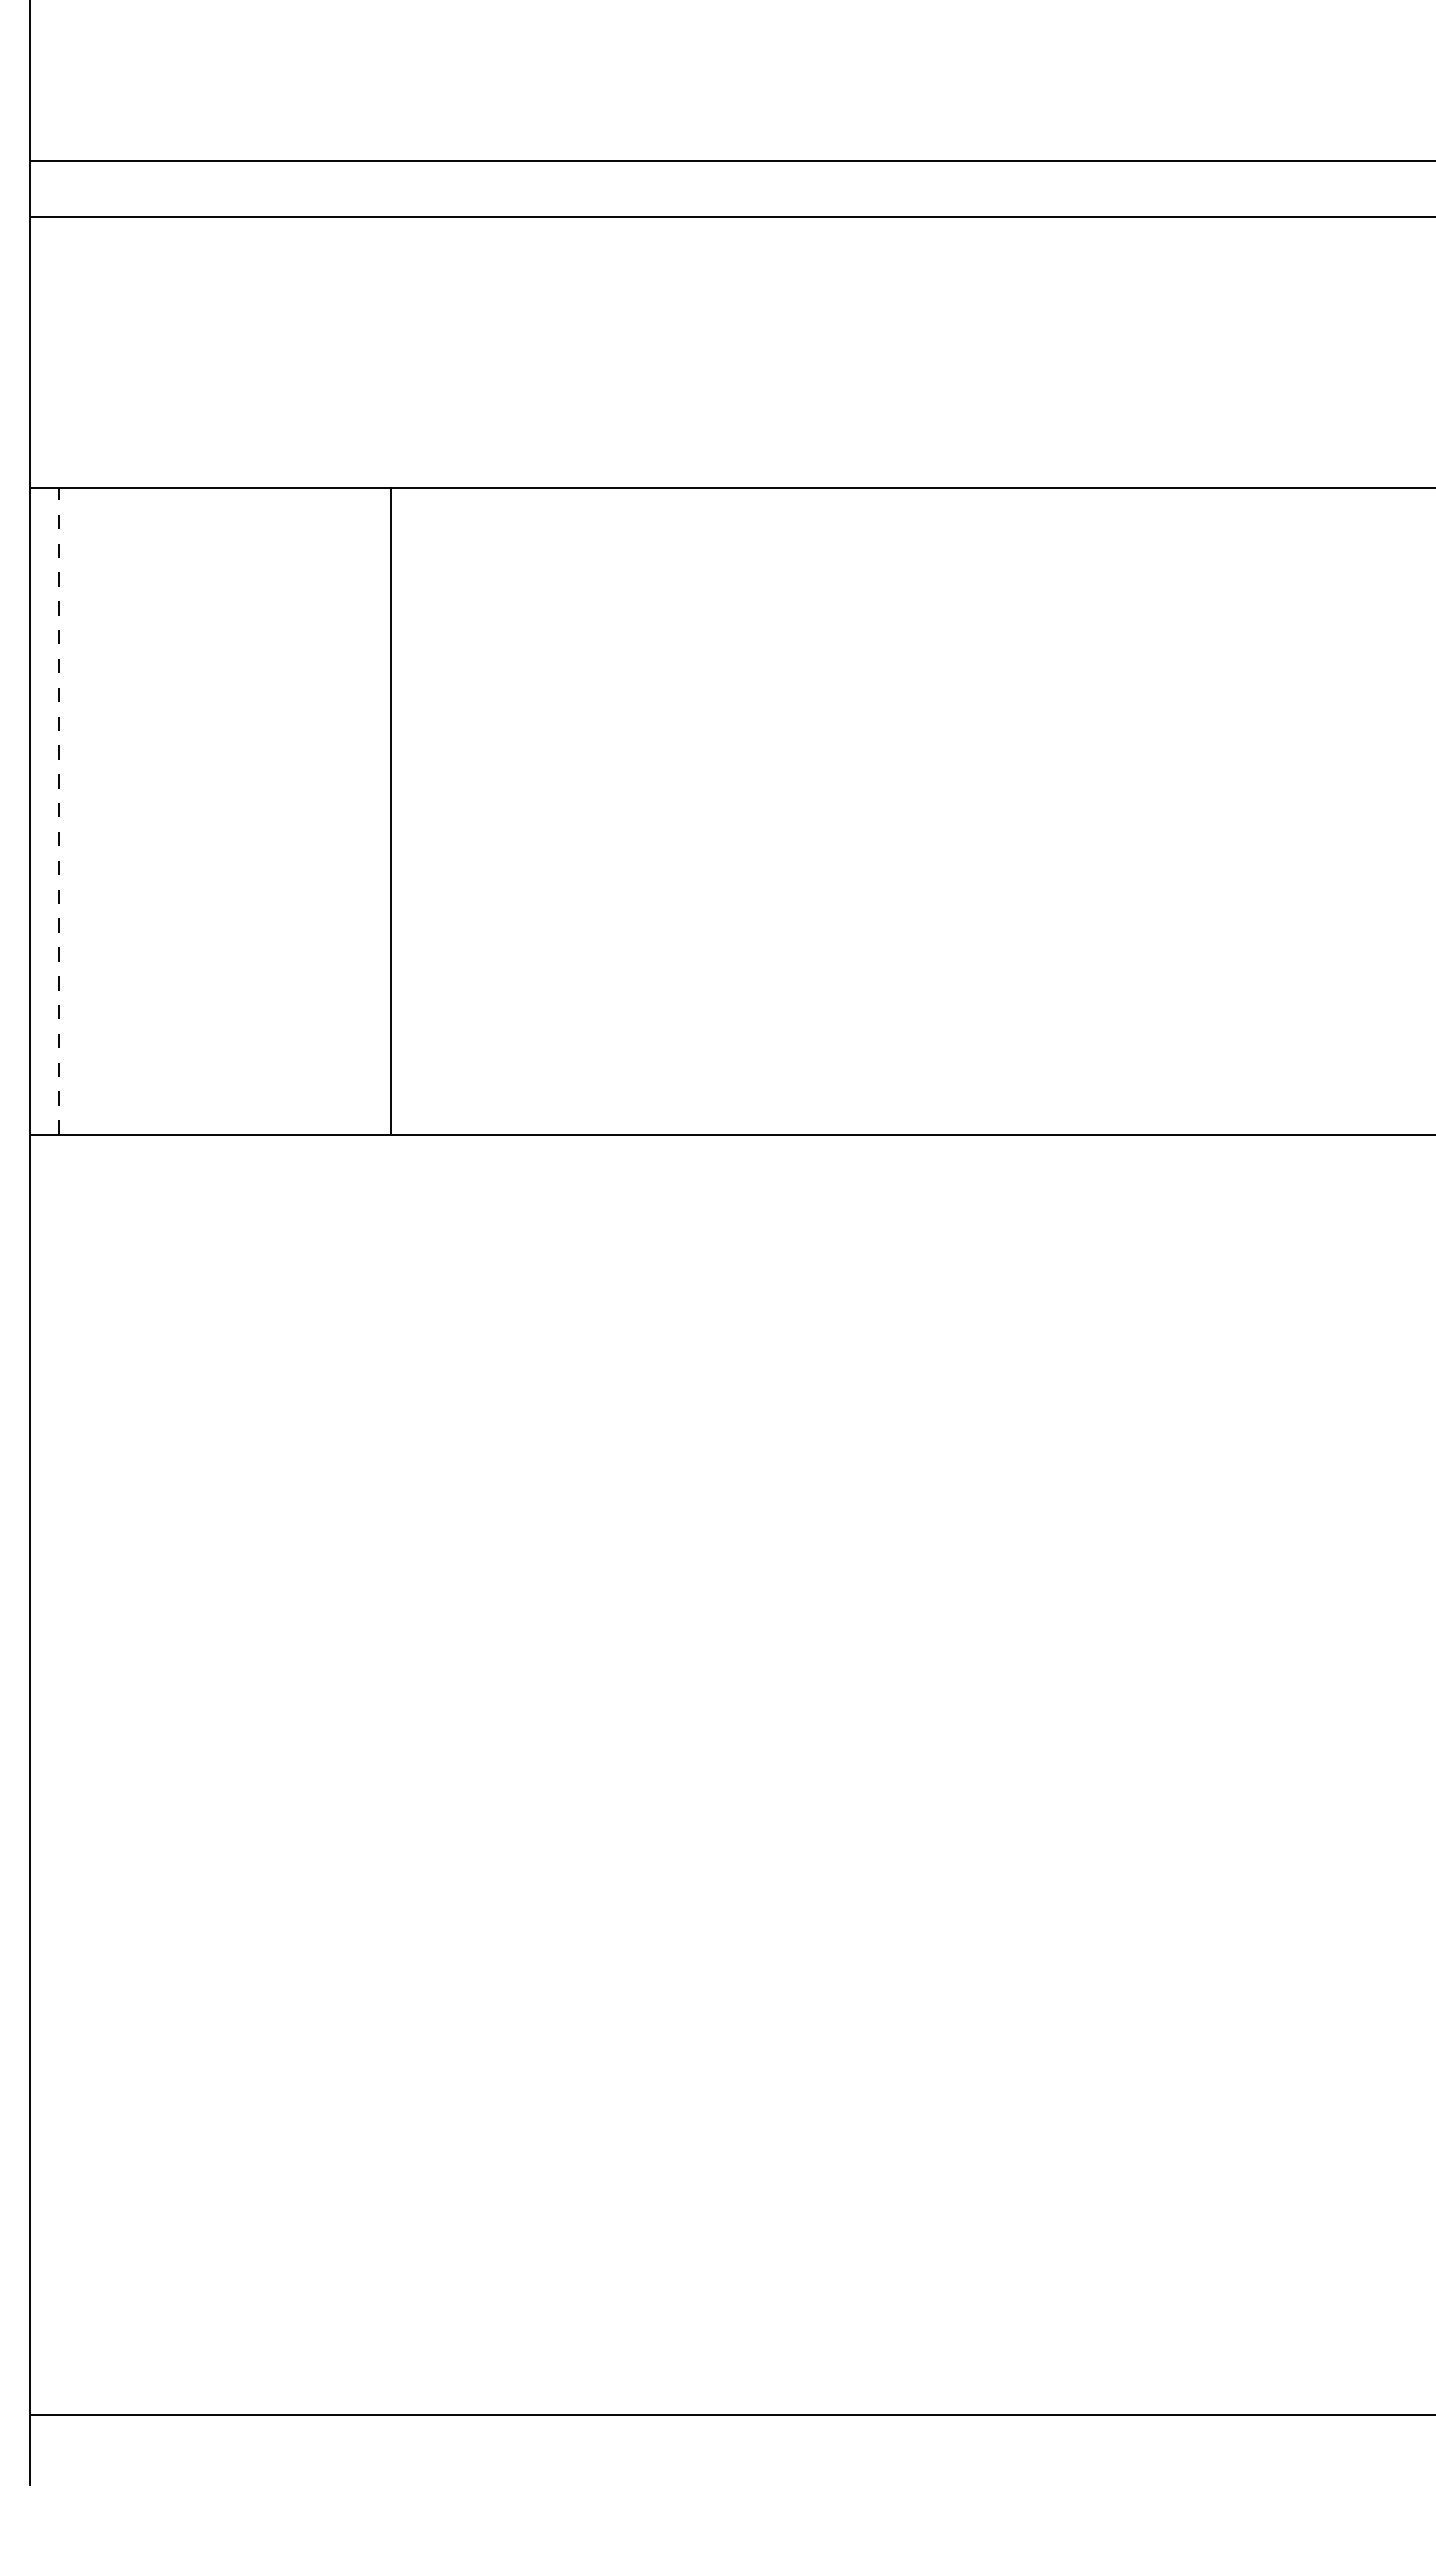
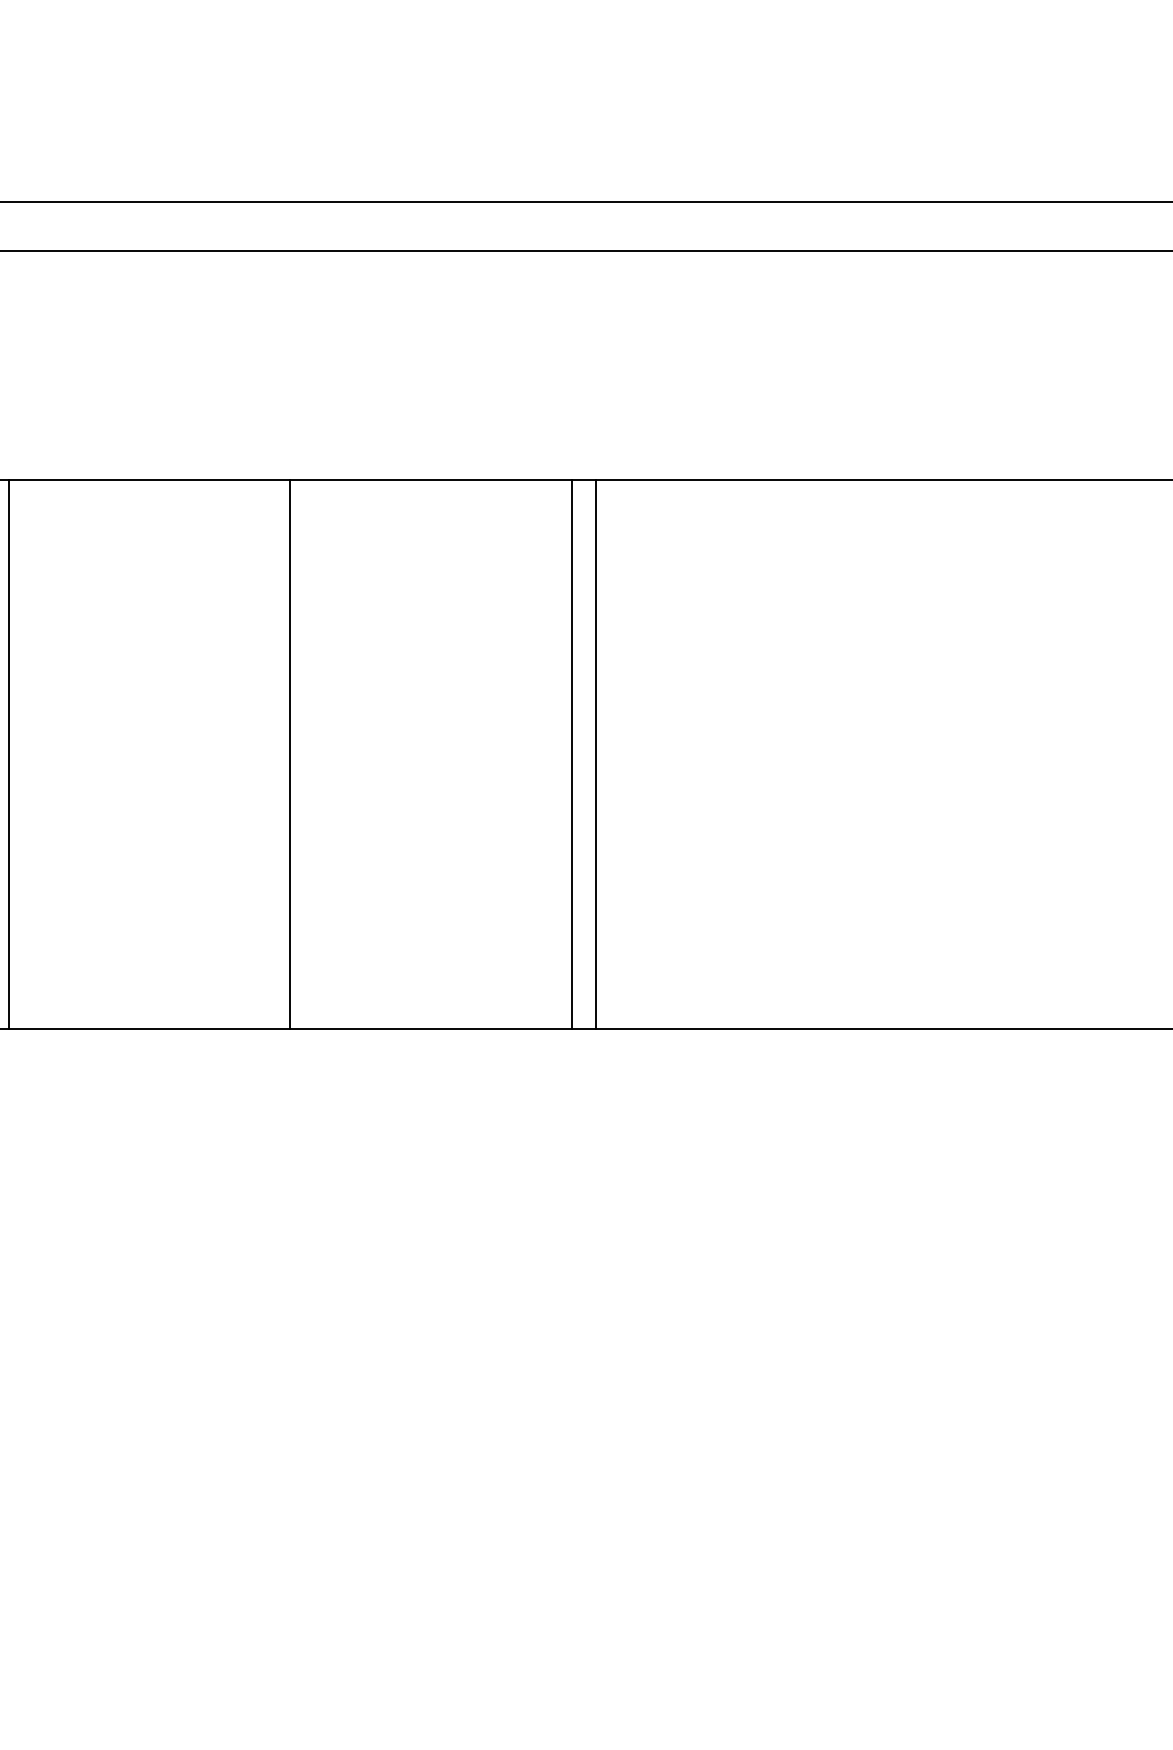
line: (58, 811) -> (8, 754), dashed -> solid
line: (722, 811) -> (571, 754), added
line: (751, 811) -> (596, 754), added

